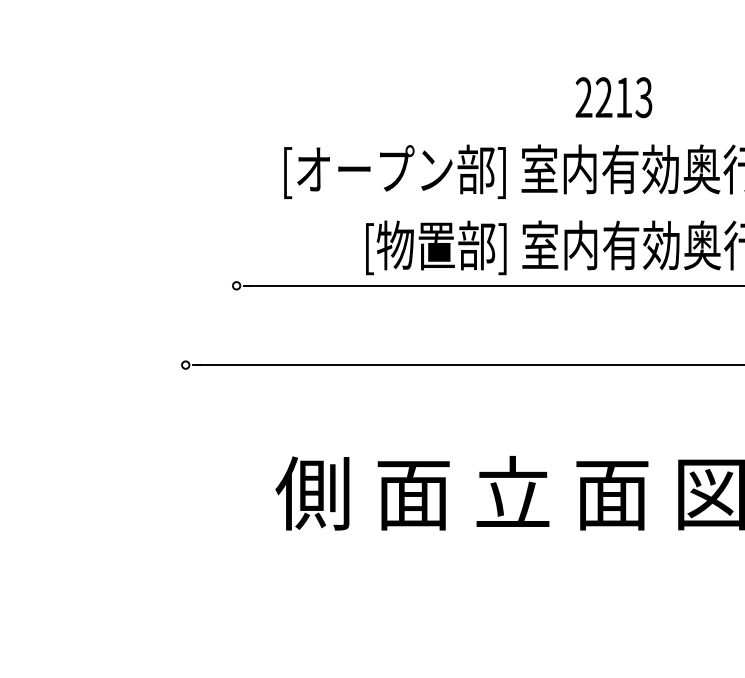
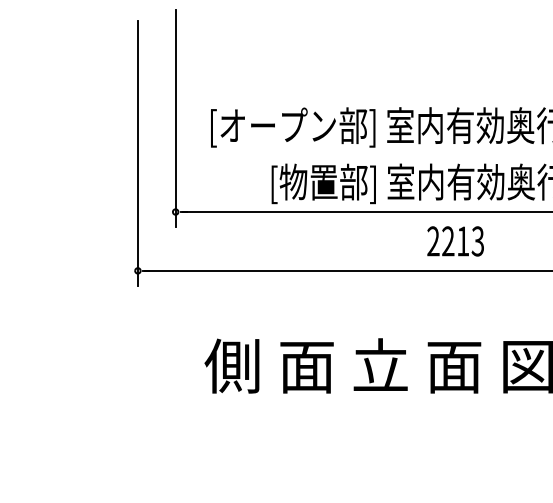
text: (613, 97) -> (455, 241), moved
line: (236, 158) -> (175, 117), added
line: (185, 205) -> (137, 152), added

